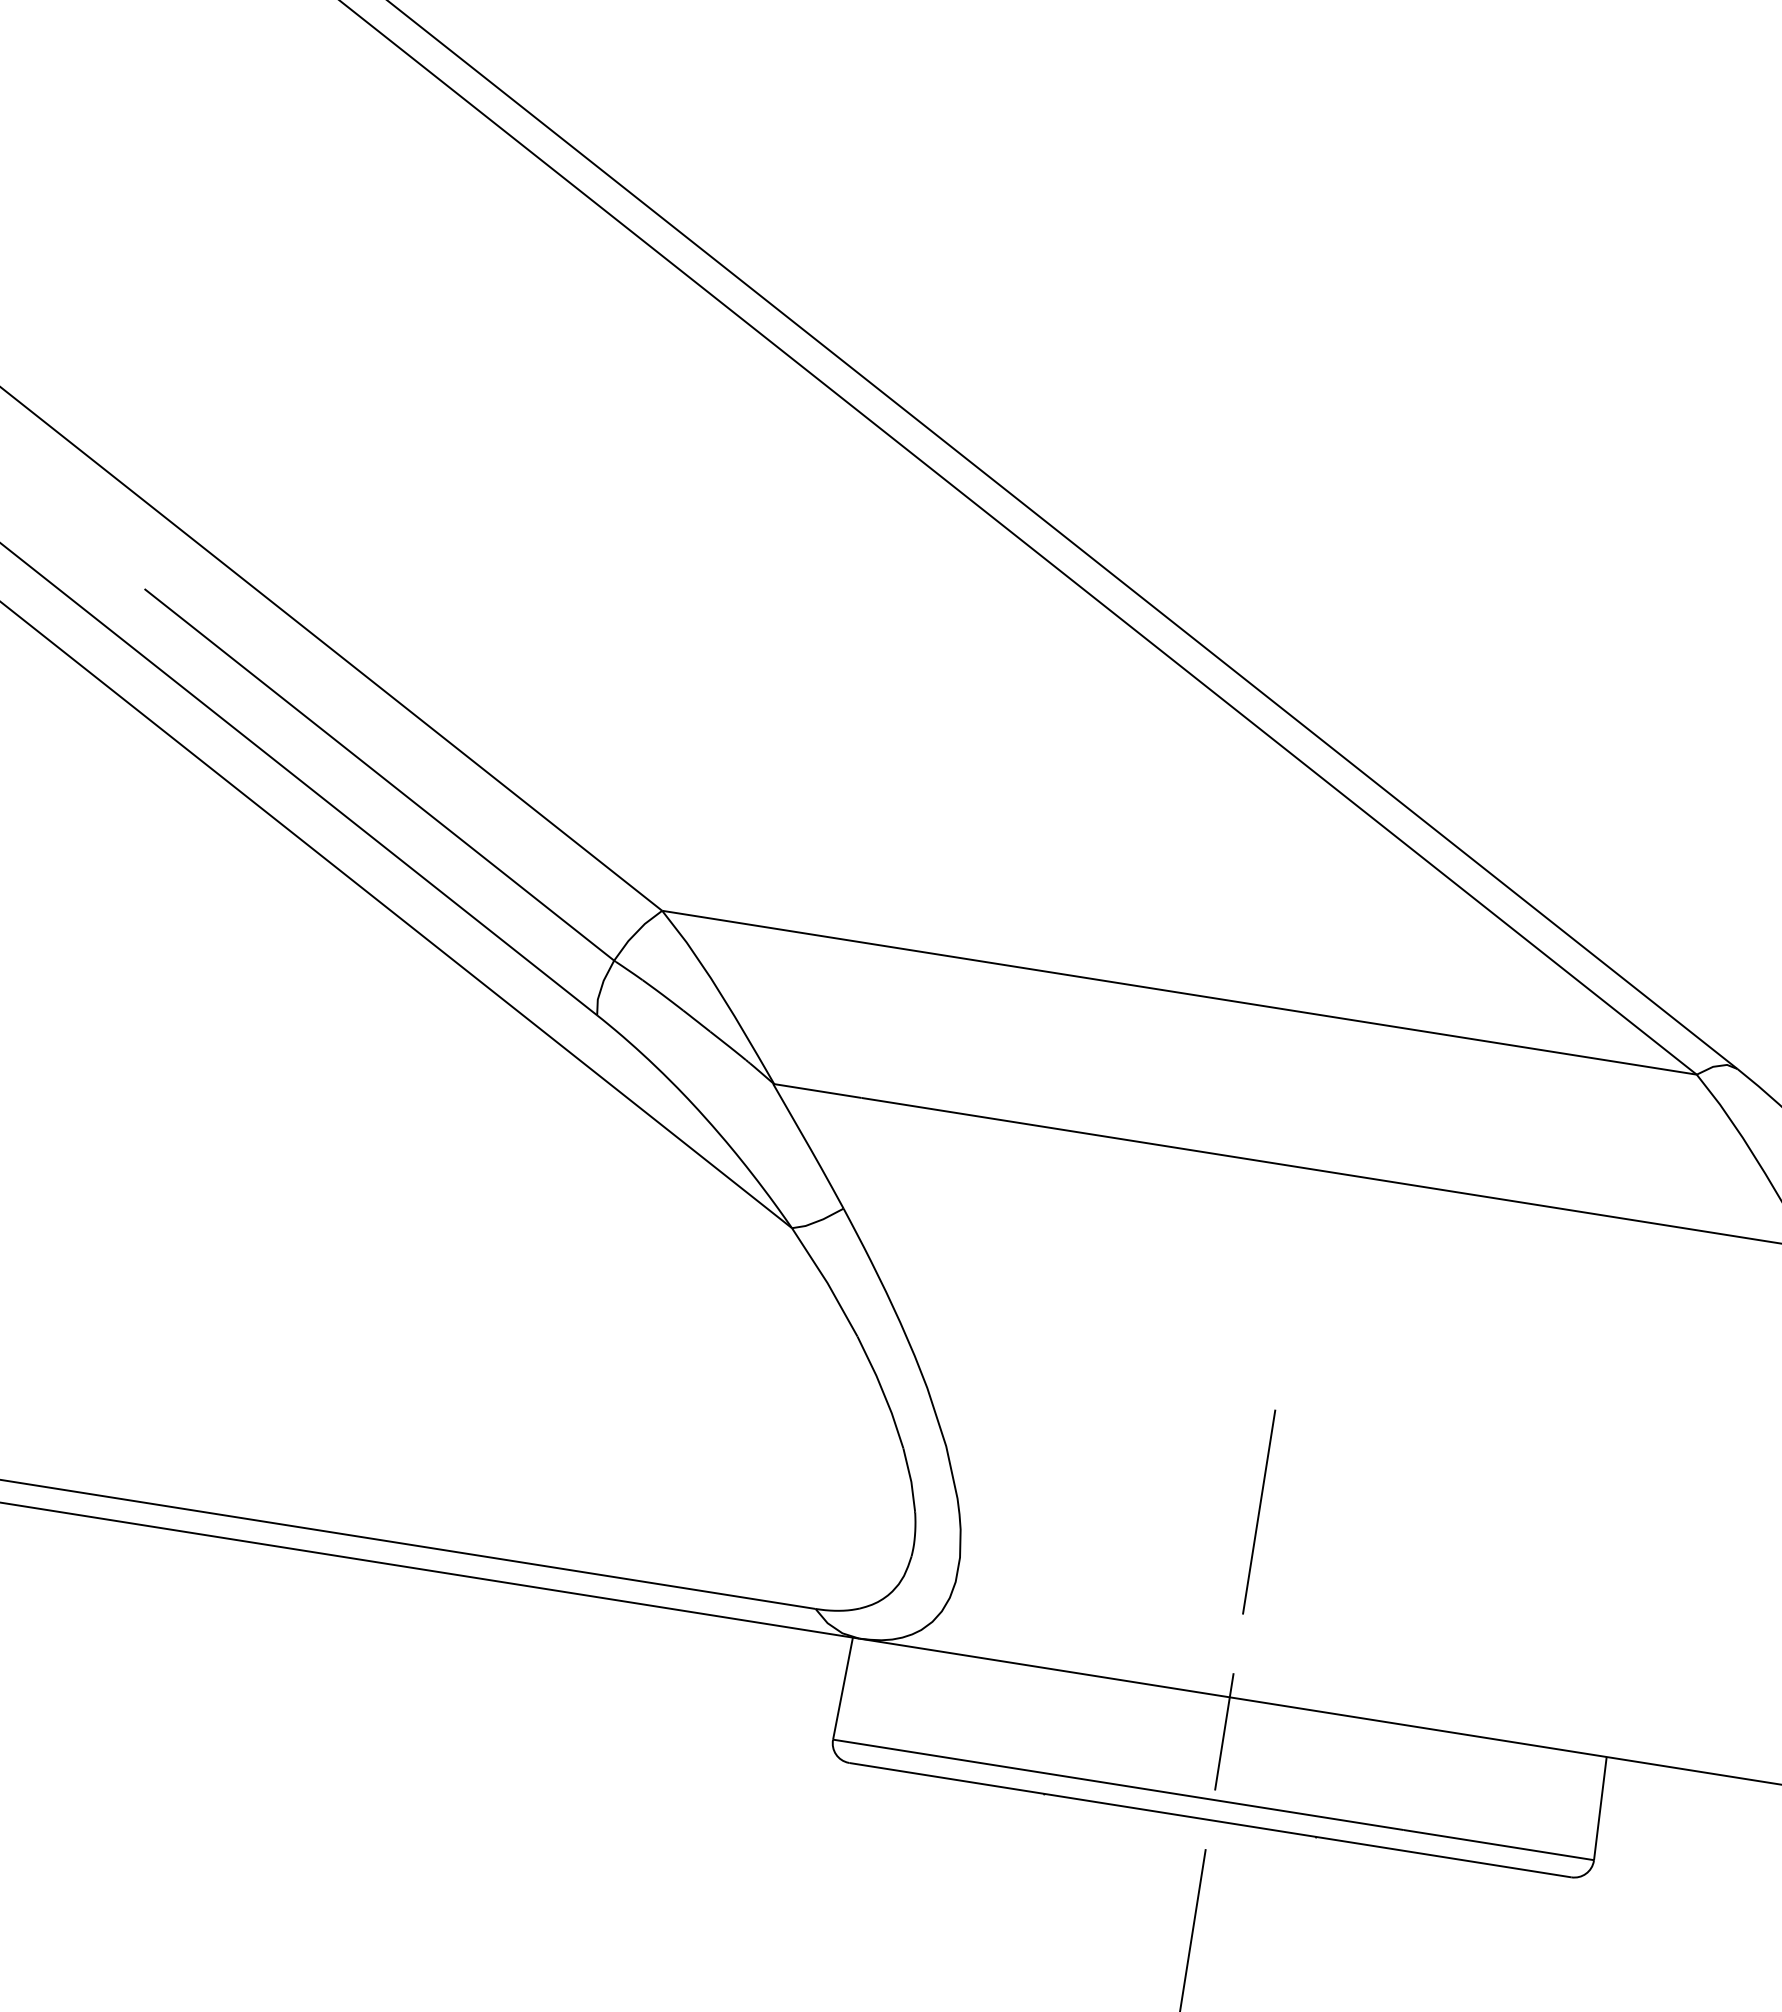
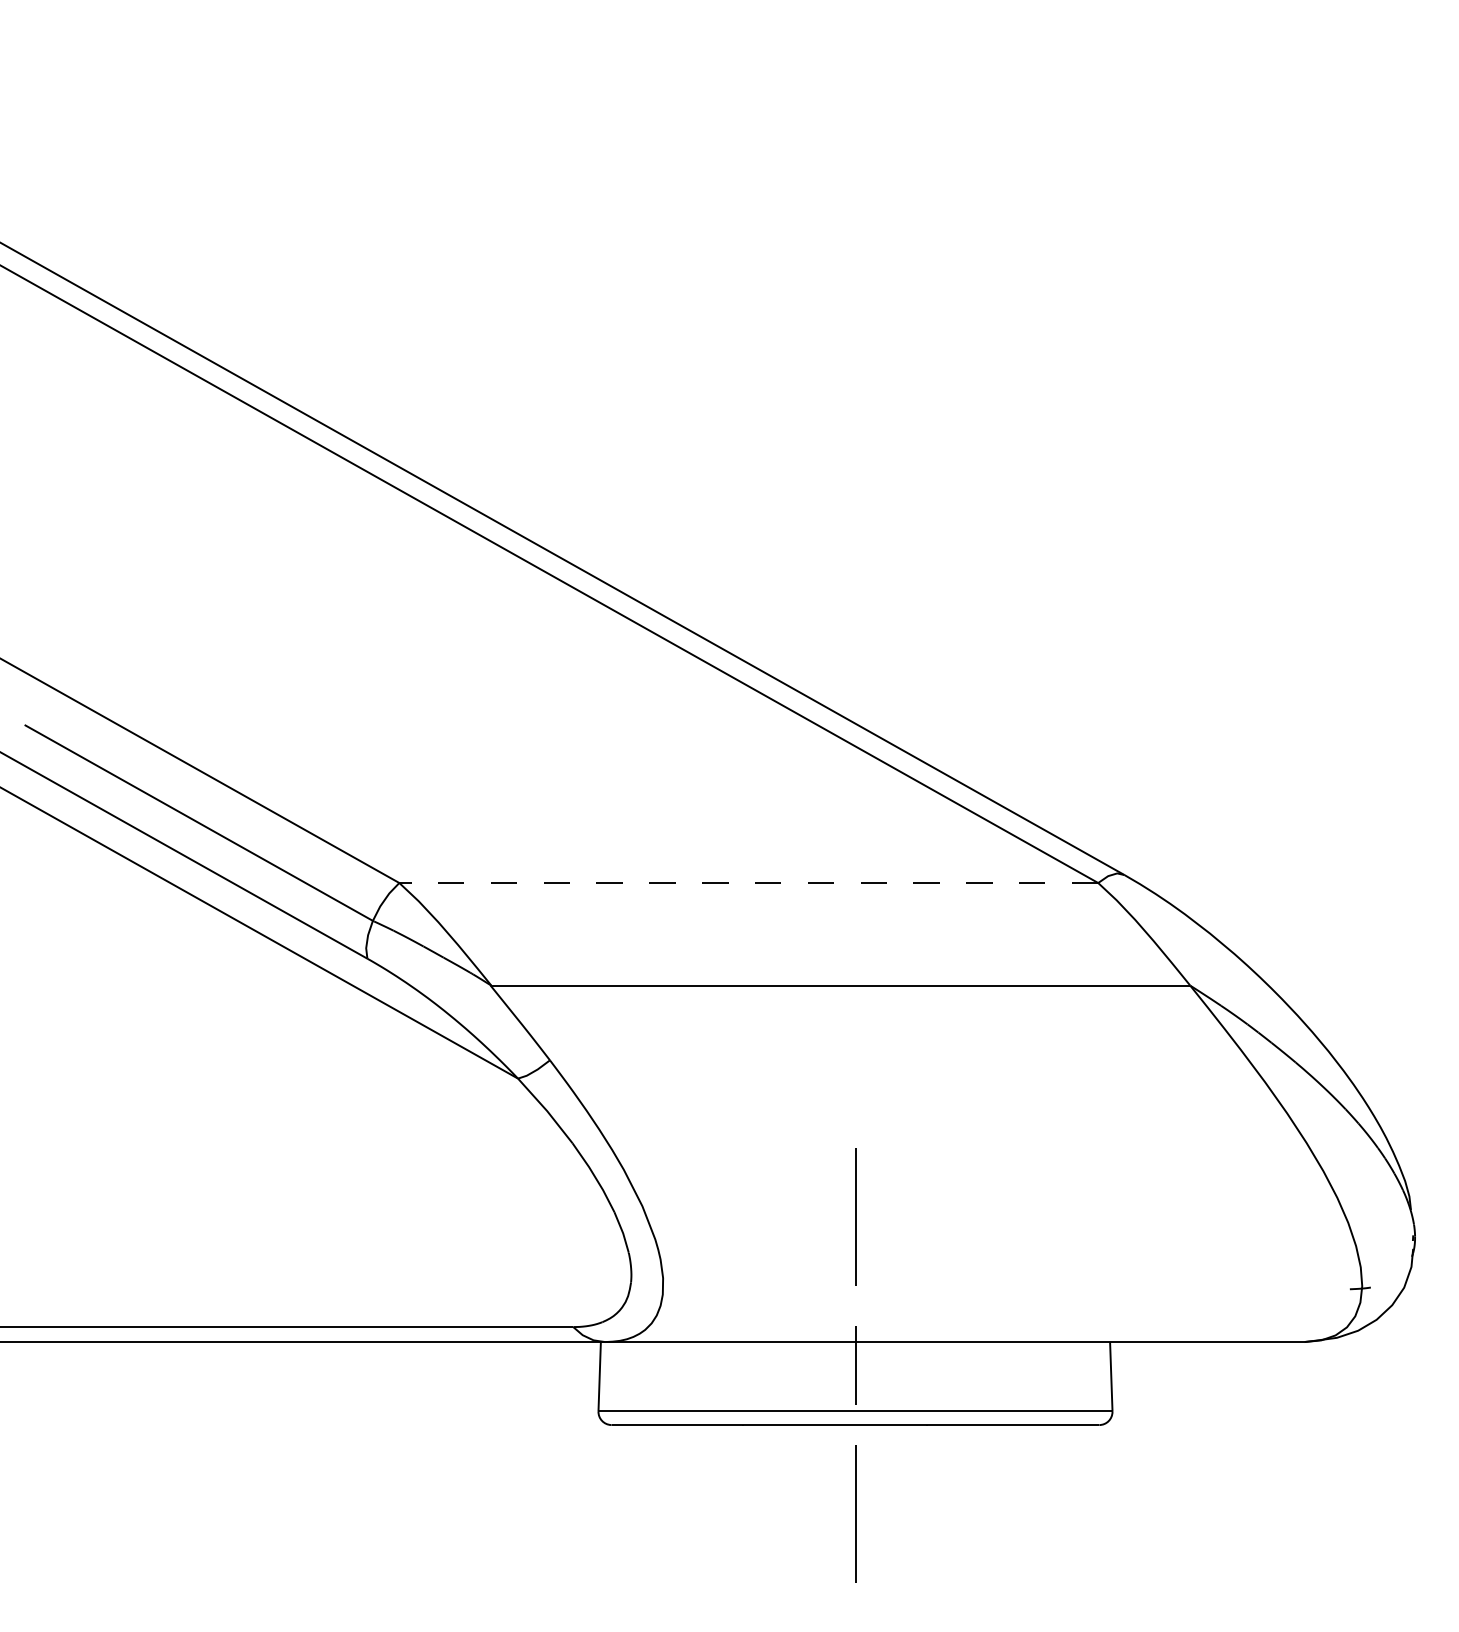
line: (1178, 993) -> (748, 883), solid -> dashed

